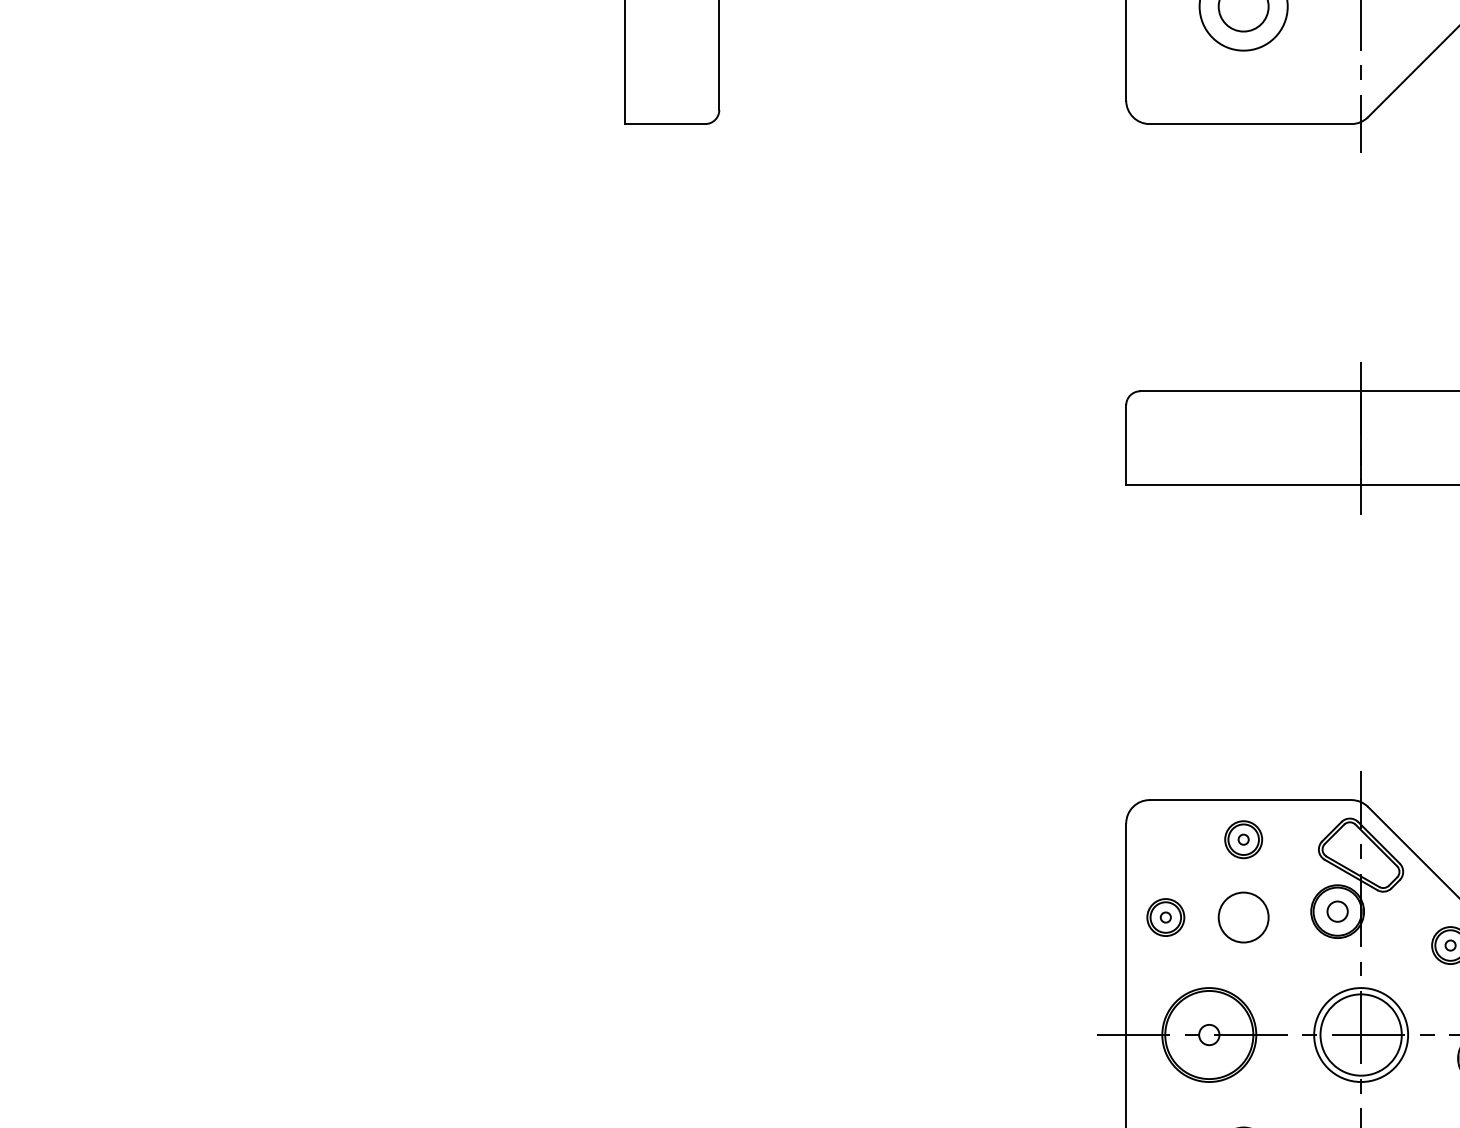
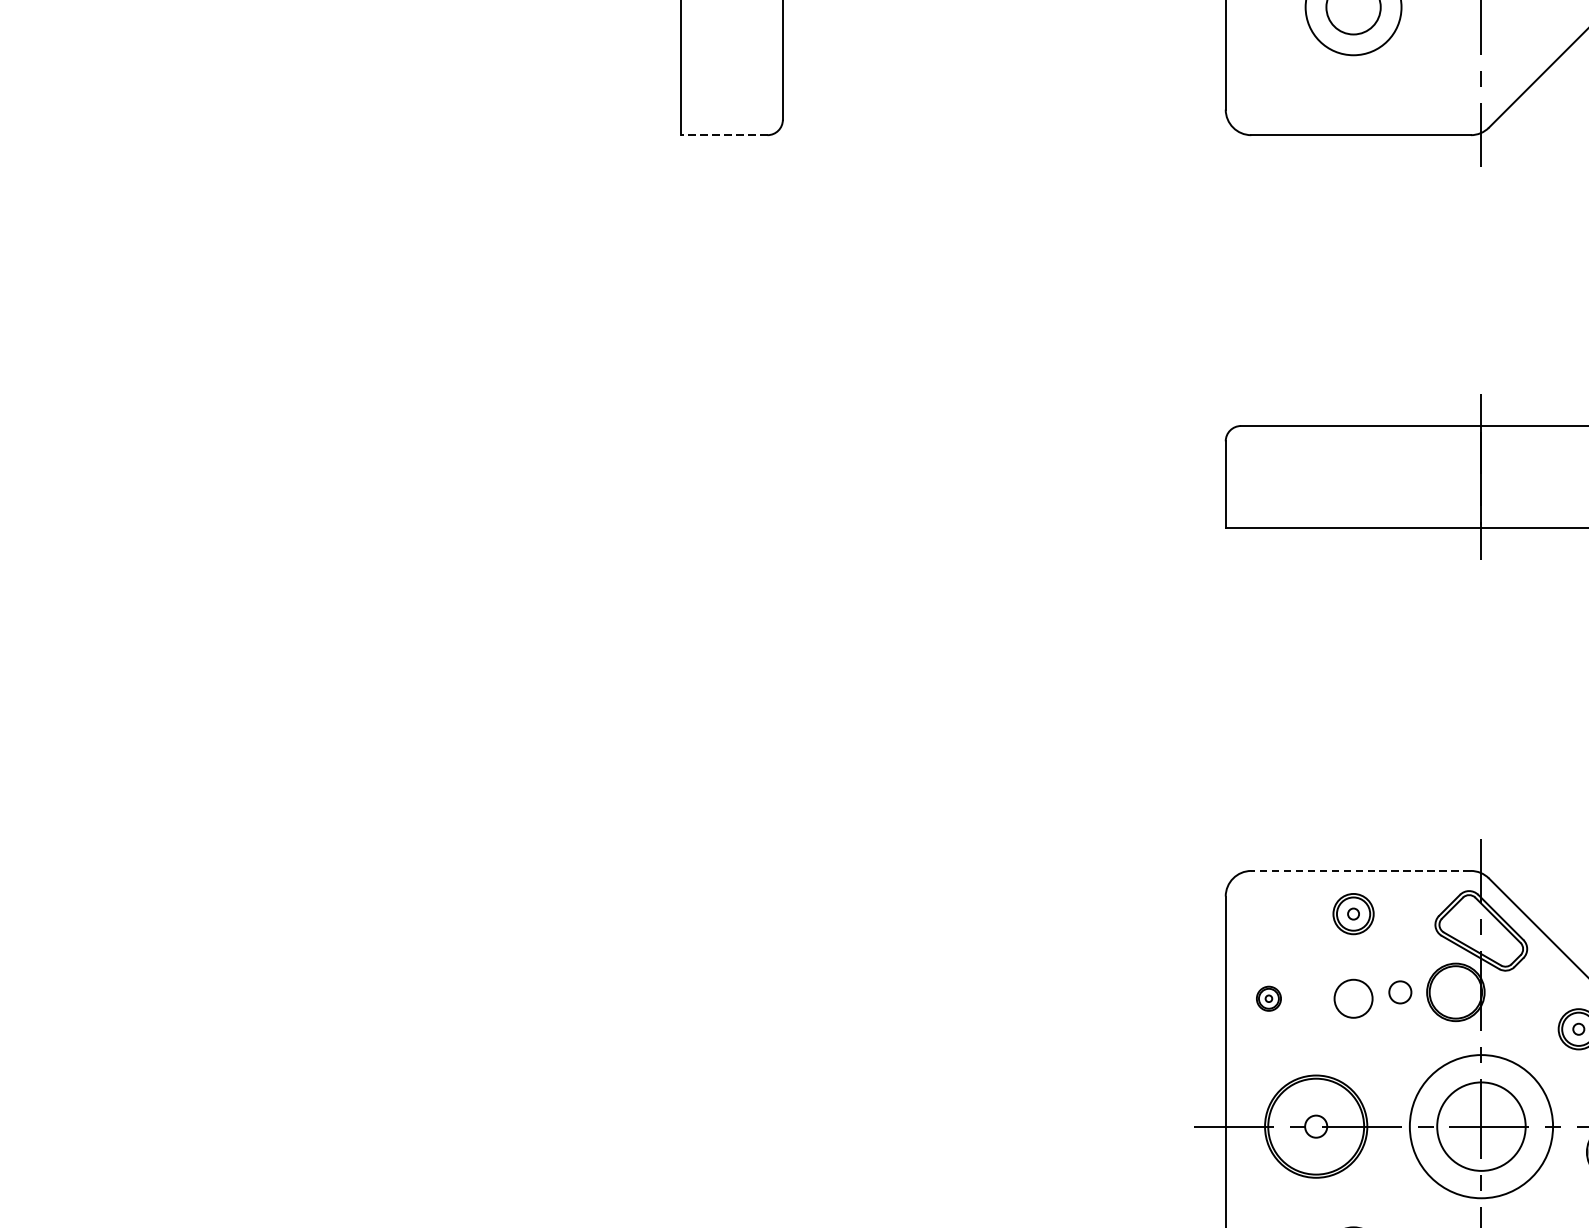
line: (665, 124) -> (724, 135), solid -> dashed
line: (1250, 800) -> (1361, 871), solid -> dashed
circle: (1337, 911) -> (1400, 992), moved
part: (1165, 917) -> (1268, 998), size x0.6
circle: (1243, 917) -> (1353, 998), size x0.7
circle: (1361, 1035) -> (1481, 1127), size x1.4

